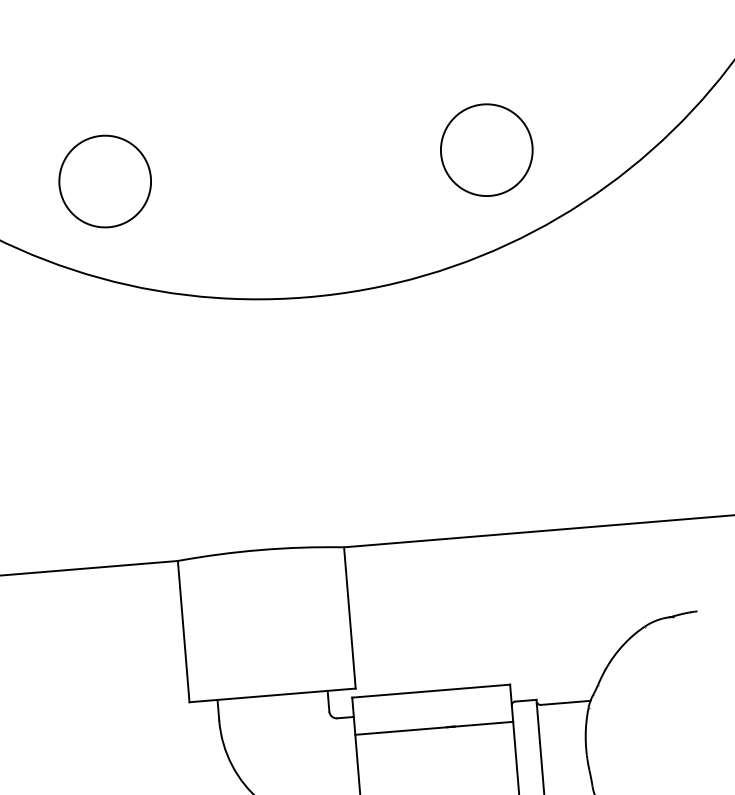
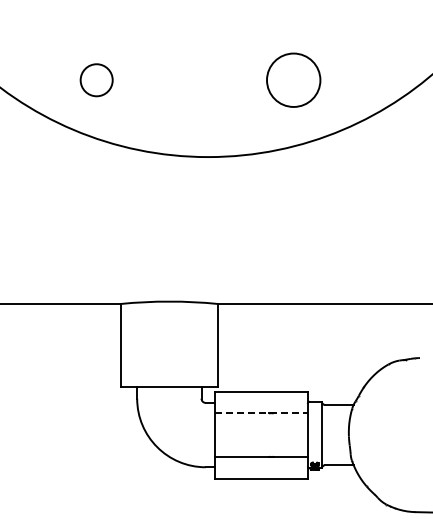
circle: (486, 148) -> (293, 79), moved
circle: (104, 180) -> (96, 79), size x0.6
line: (435, 728) -> (262, 413), solid -> dashed

